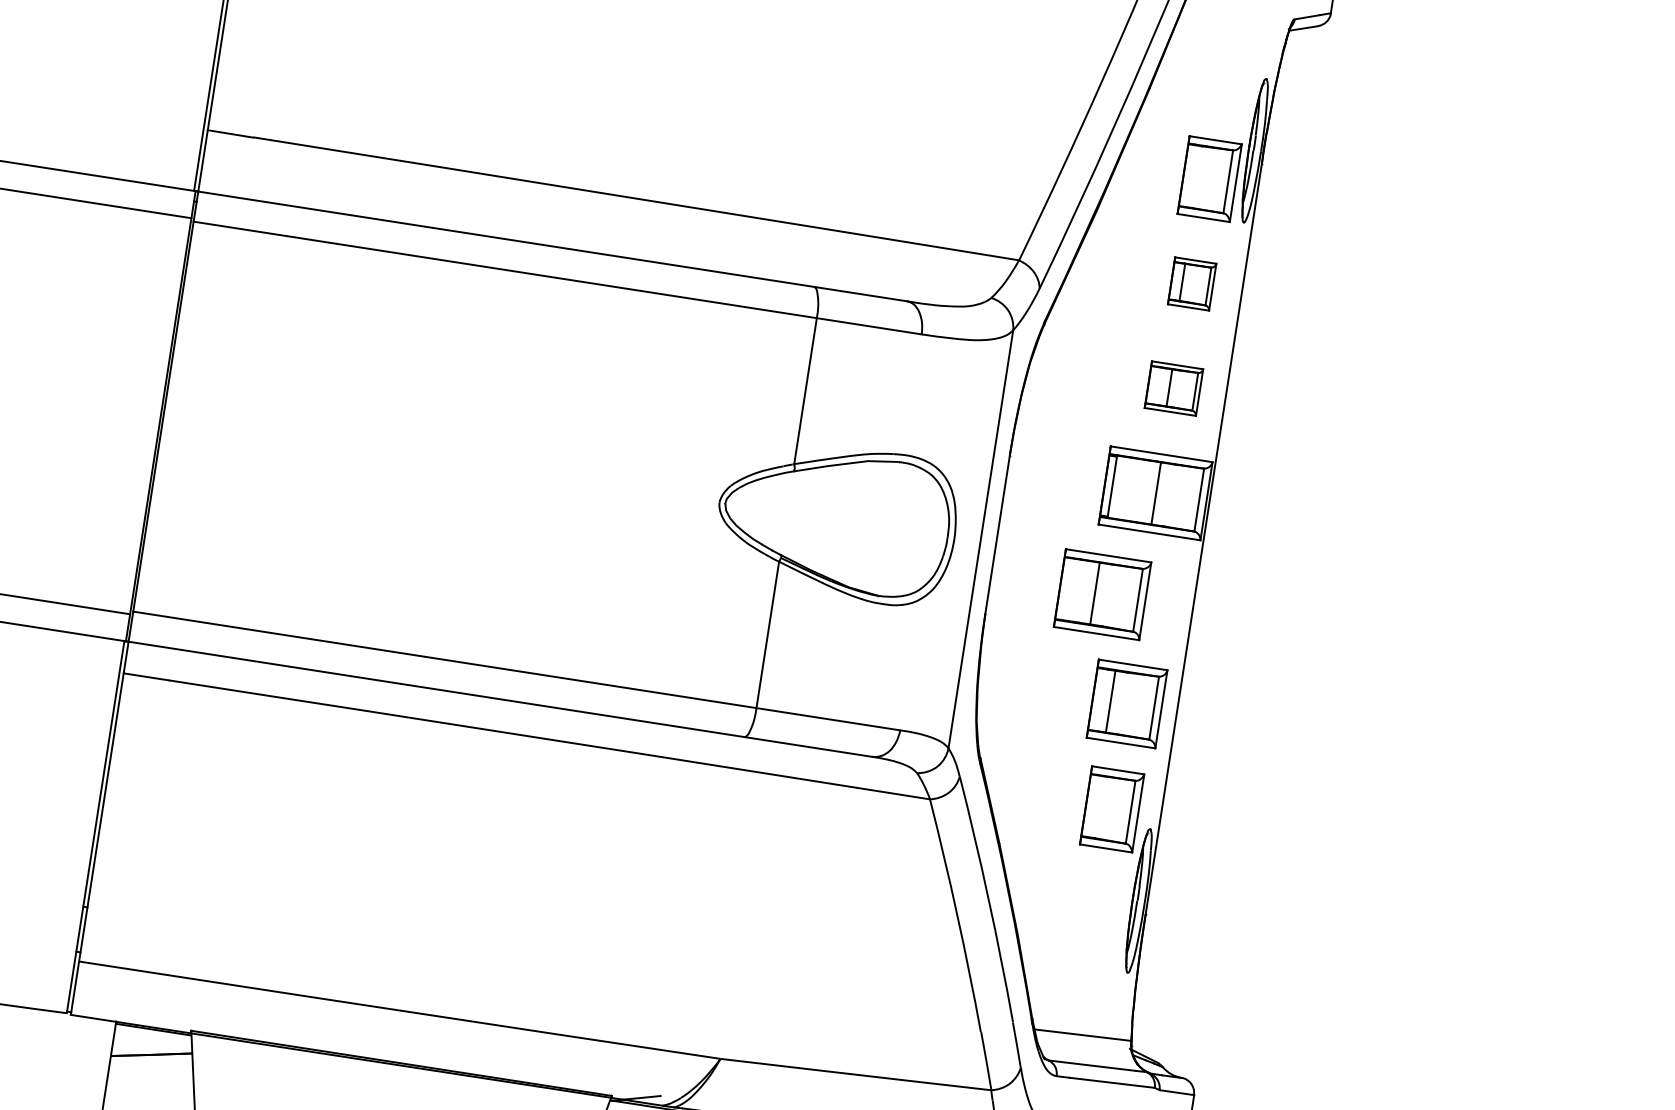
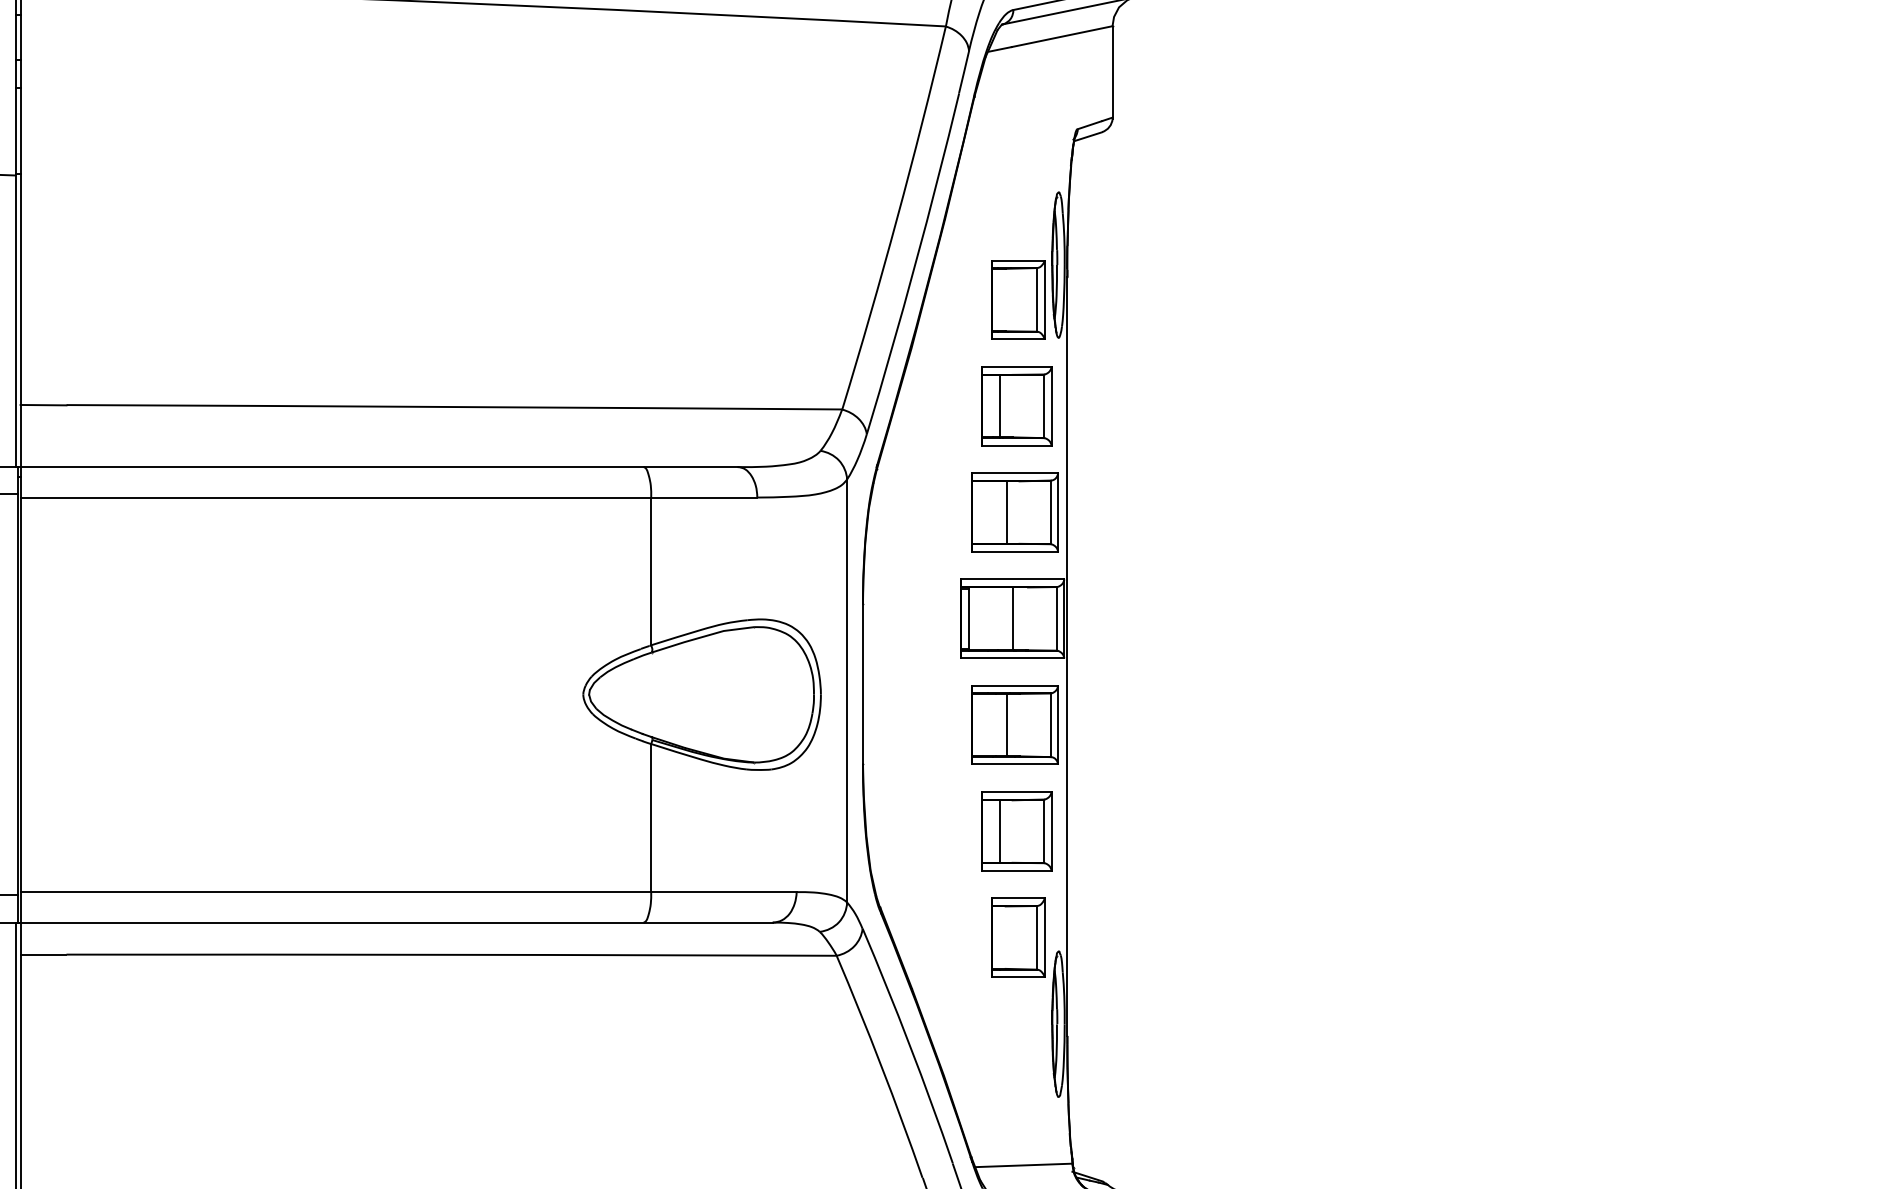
part: (1191, 284) -> (1016, 406), size x1.67
part: (1173, 388) -> (1014, 512), size x1.67
part: (1102, 594) -> (1014, 724), moved

